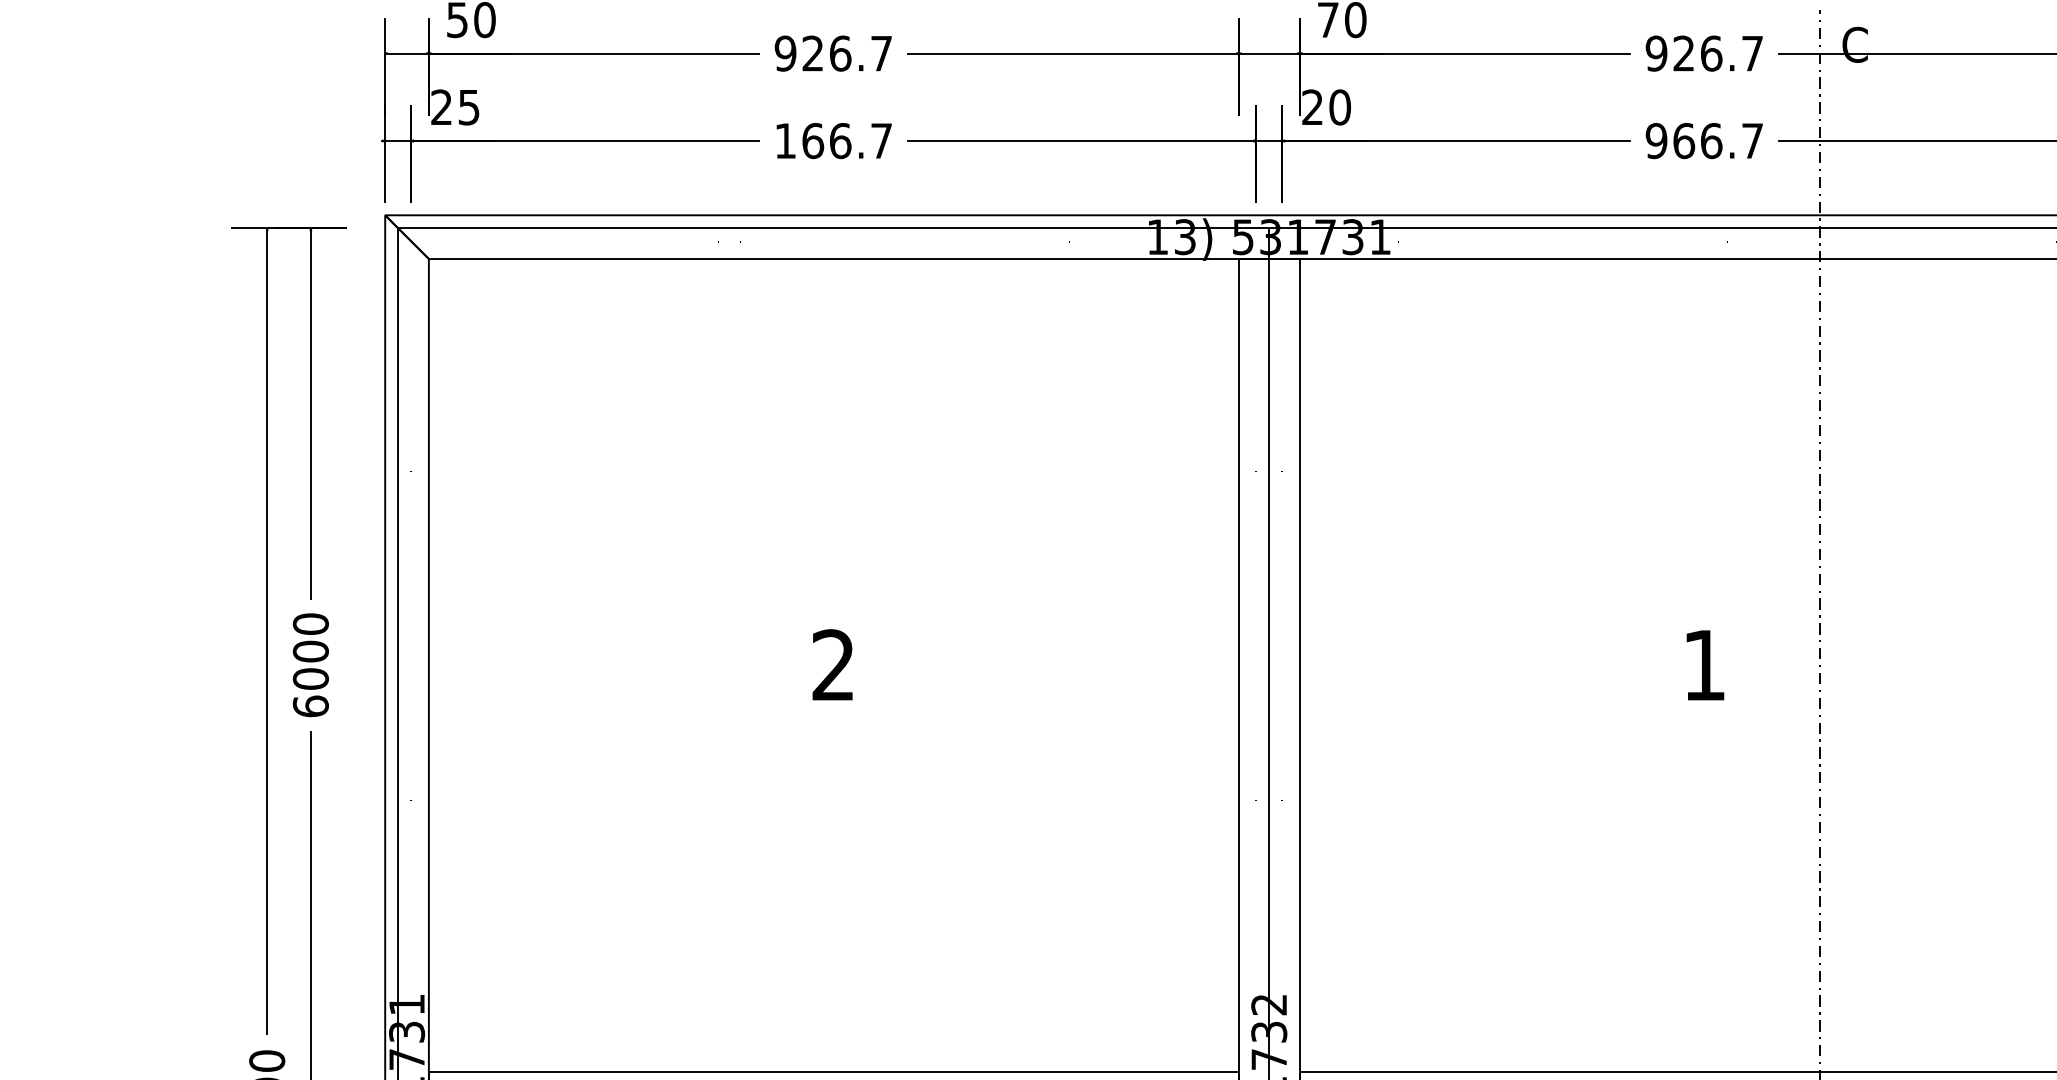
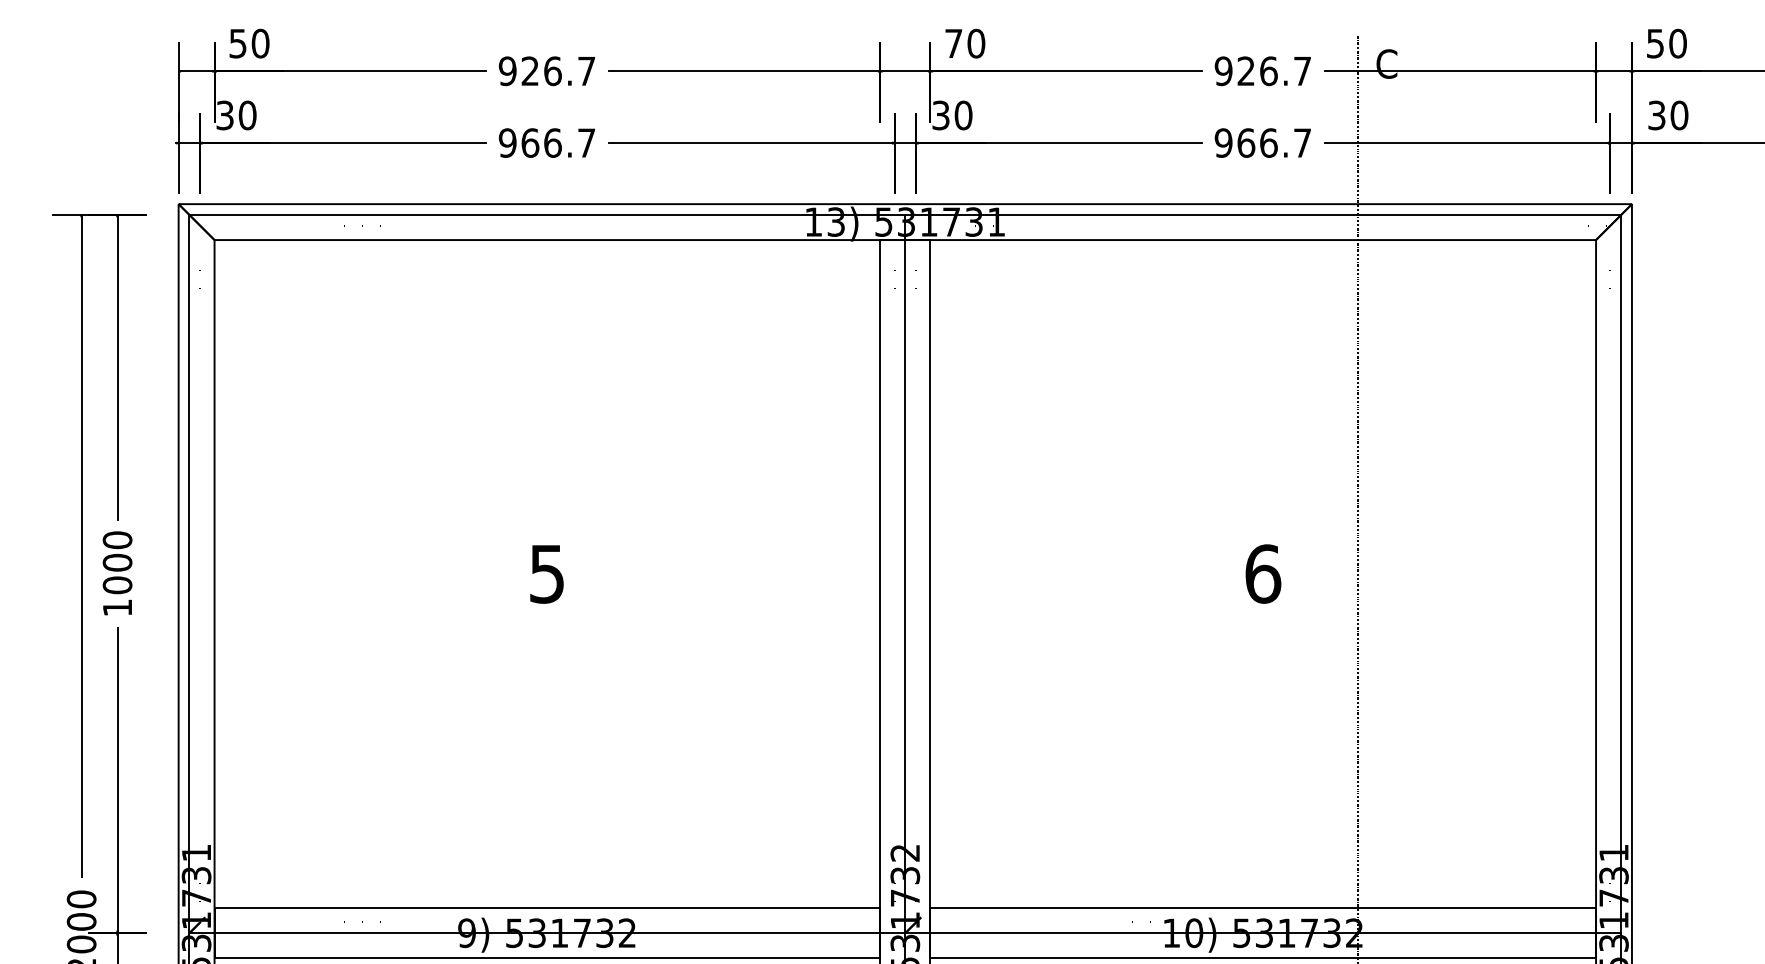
text: (455, 107) -> (236, 115), 25 -> 30
text: (1312, 107) -> (940, 115), 20 -> 30
text: (785, 140) -> (507, 142), 166.7 -> 966.7
text: (832, 664) -> (546, 573), 2 -> 5
text: (1705, 664) -> (1263, 573), 1 -> 6
text: (310, 706) -> (117, 607), 6000 -> 1000

